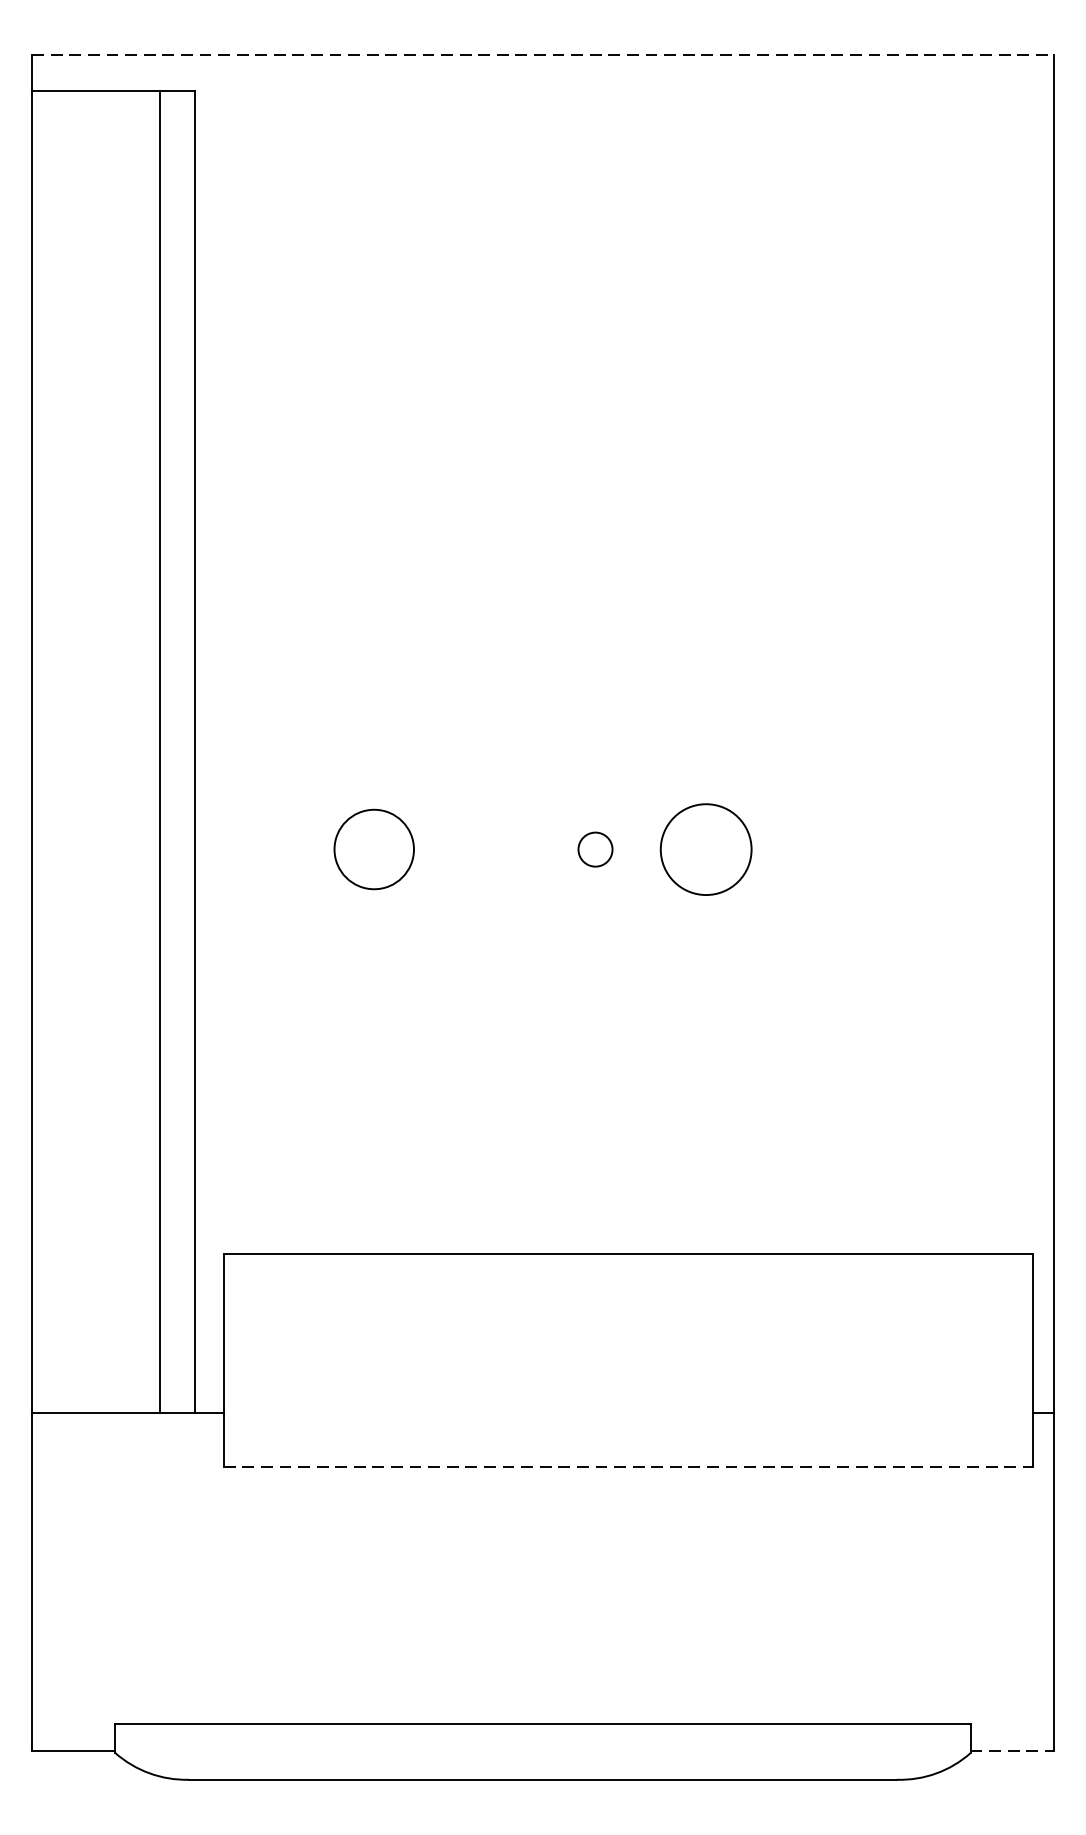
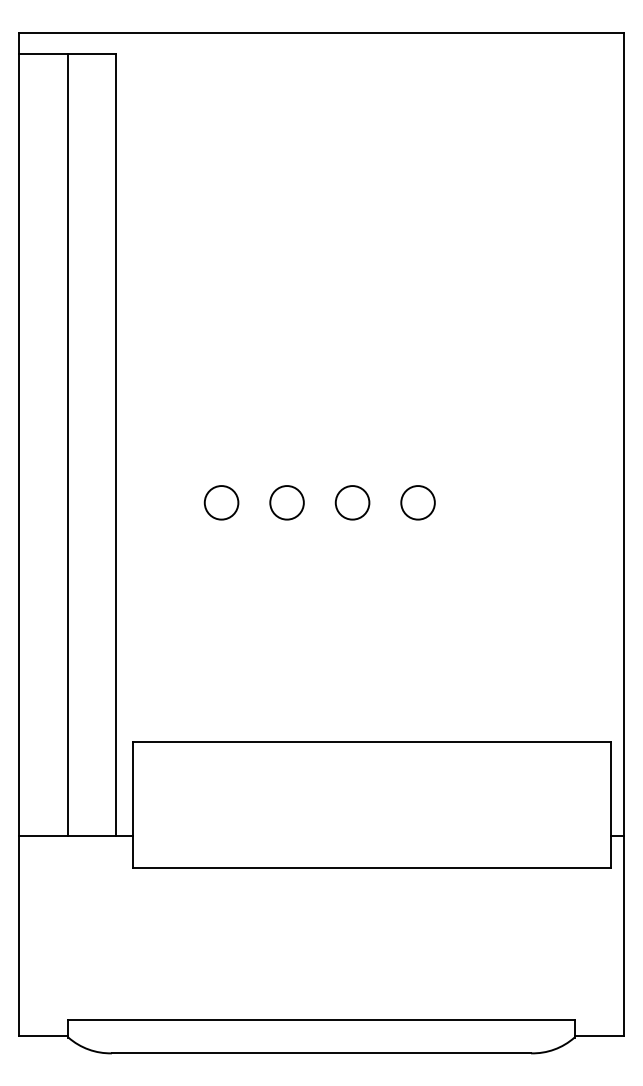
line: (544, 54) -> (322, 32), dashed -> solid
line: (161, 751) -> (68, 444), moved
circle: (374, 849) -> (221, 502), size x0.71
circle: (483, 849) -> (286, 502), added
circle: (595, 849) -> (352, 502), size x1.67
circle: (705, 849) -> (417, 502), size x0.62
line: (629, 1467) -> (372, 868), dashed -> solid
line: (1012, 1751) -> (599, 1036), dashed -> solid

